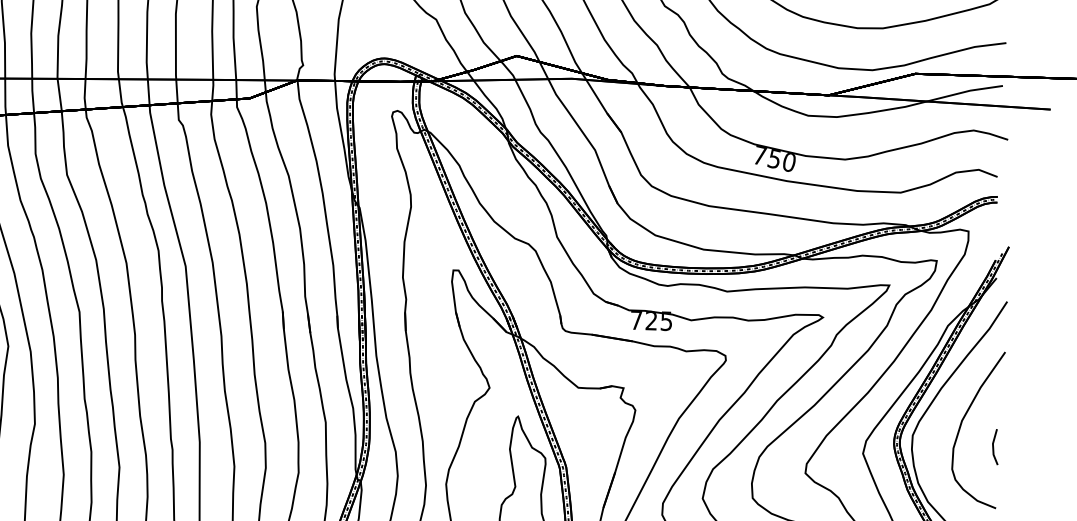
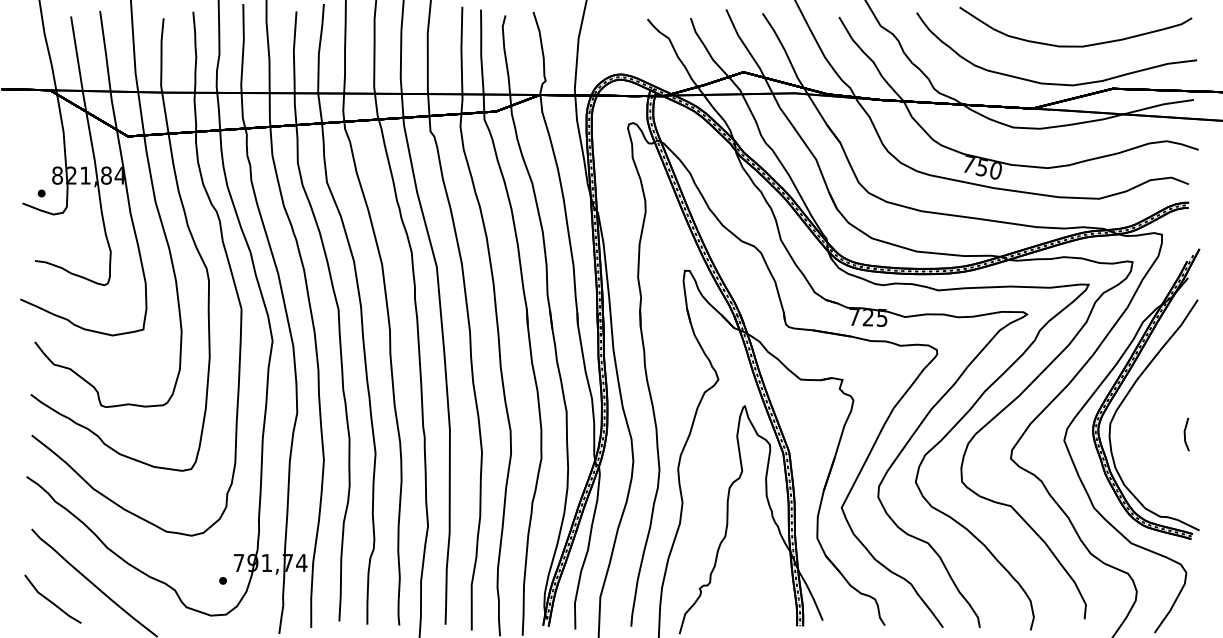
curve: (962, 423) -> (1156, 412), removed

